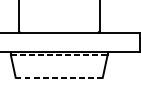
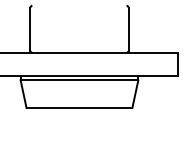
line: (59, 55) -> (79, 80), dashed -> solid
line: (59, 77) -> (79, 107), dashed -> solid

